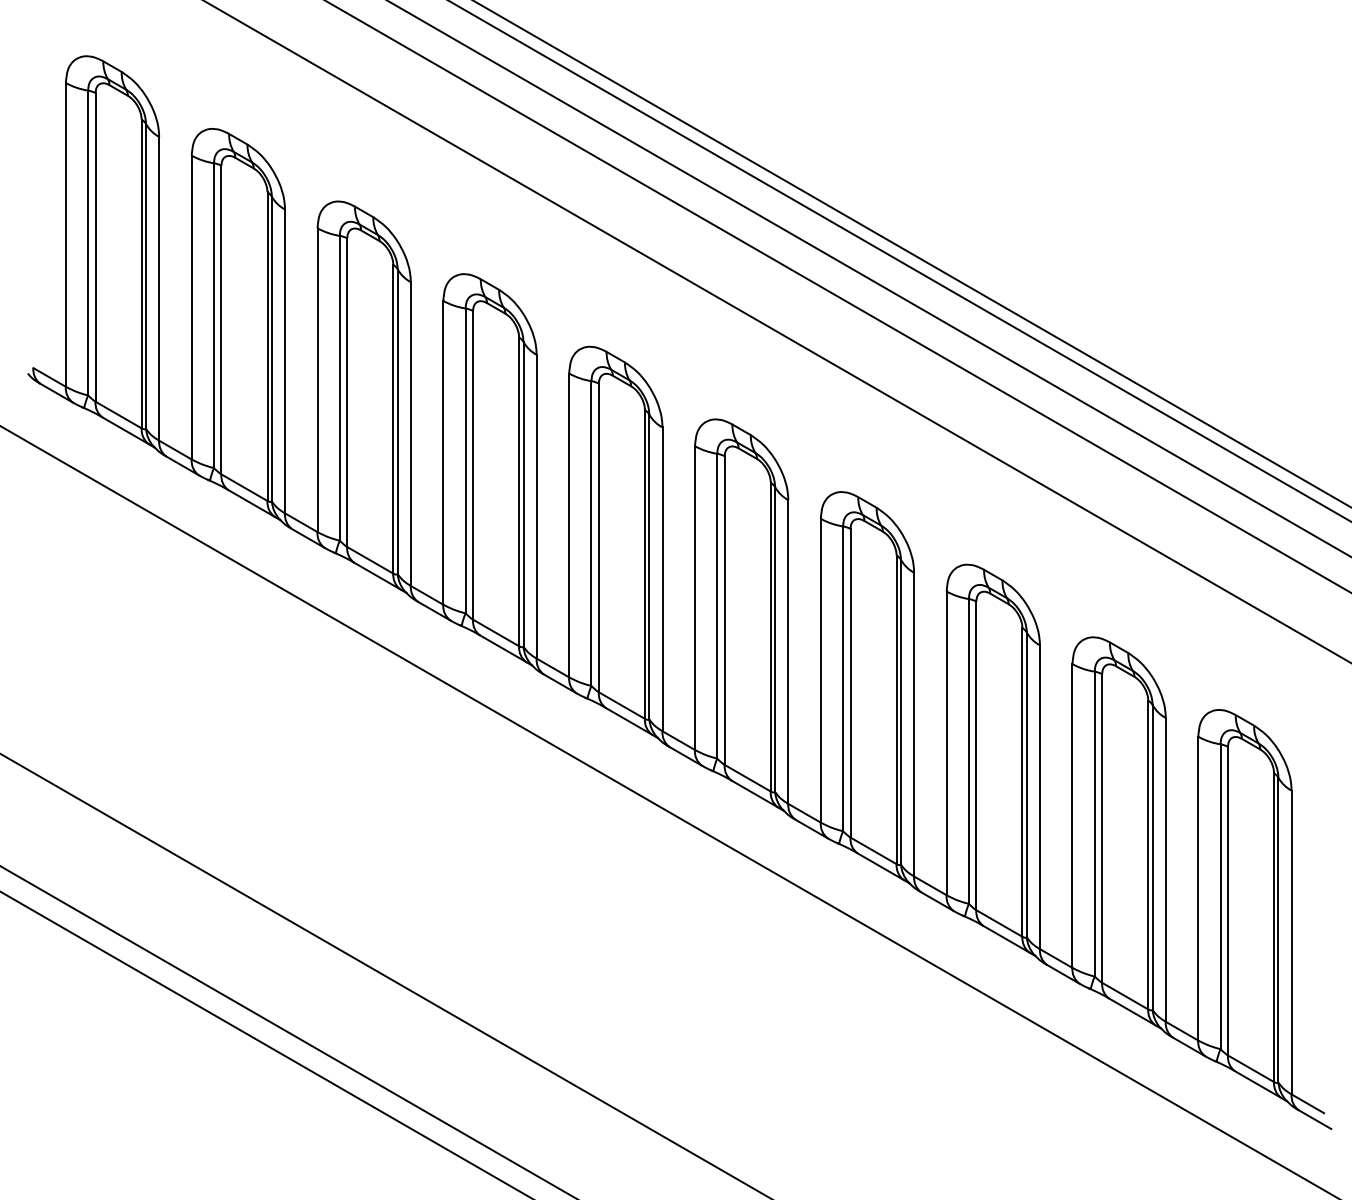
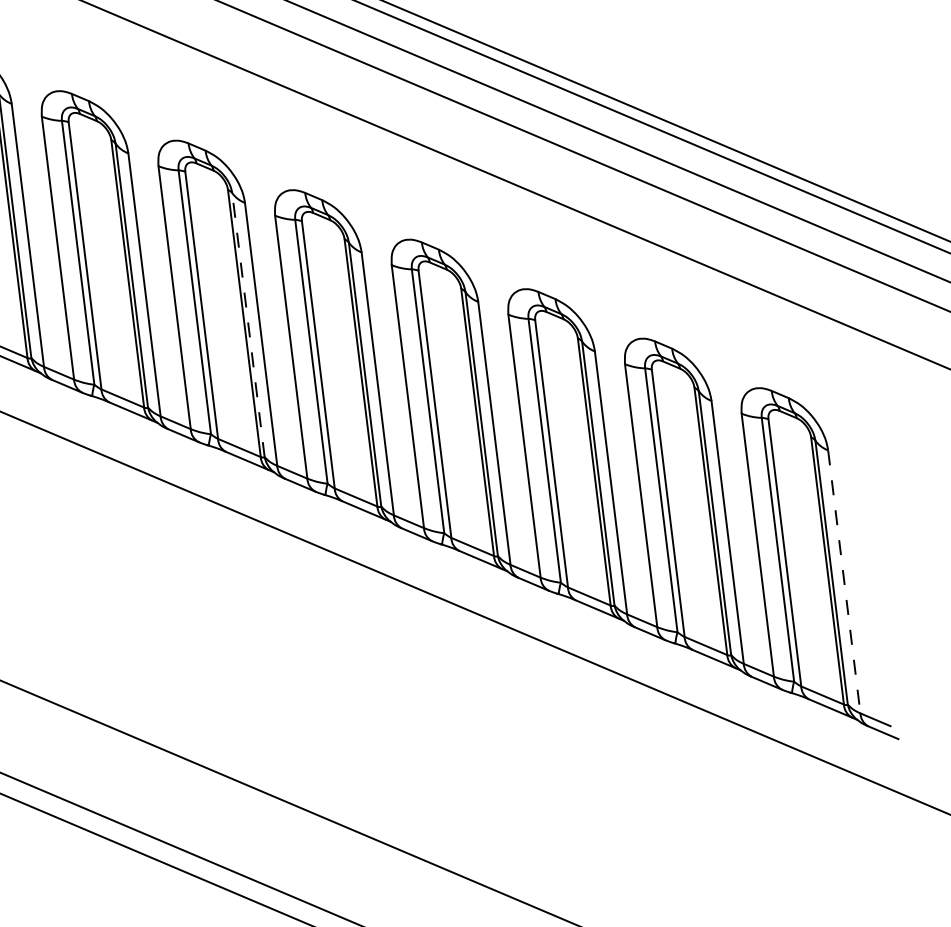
line: (649, 566) -> (248, 324), solid -> dashed
line: (1291, 942) -> (844, 581), solid -> dashed

